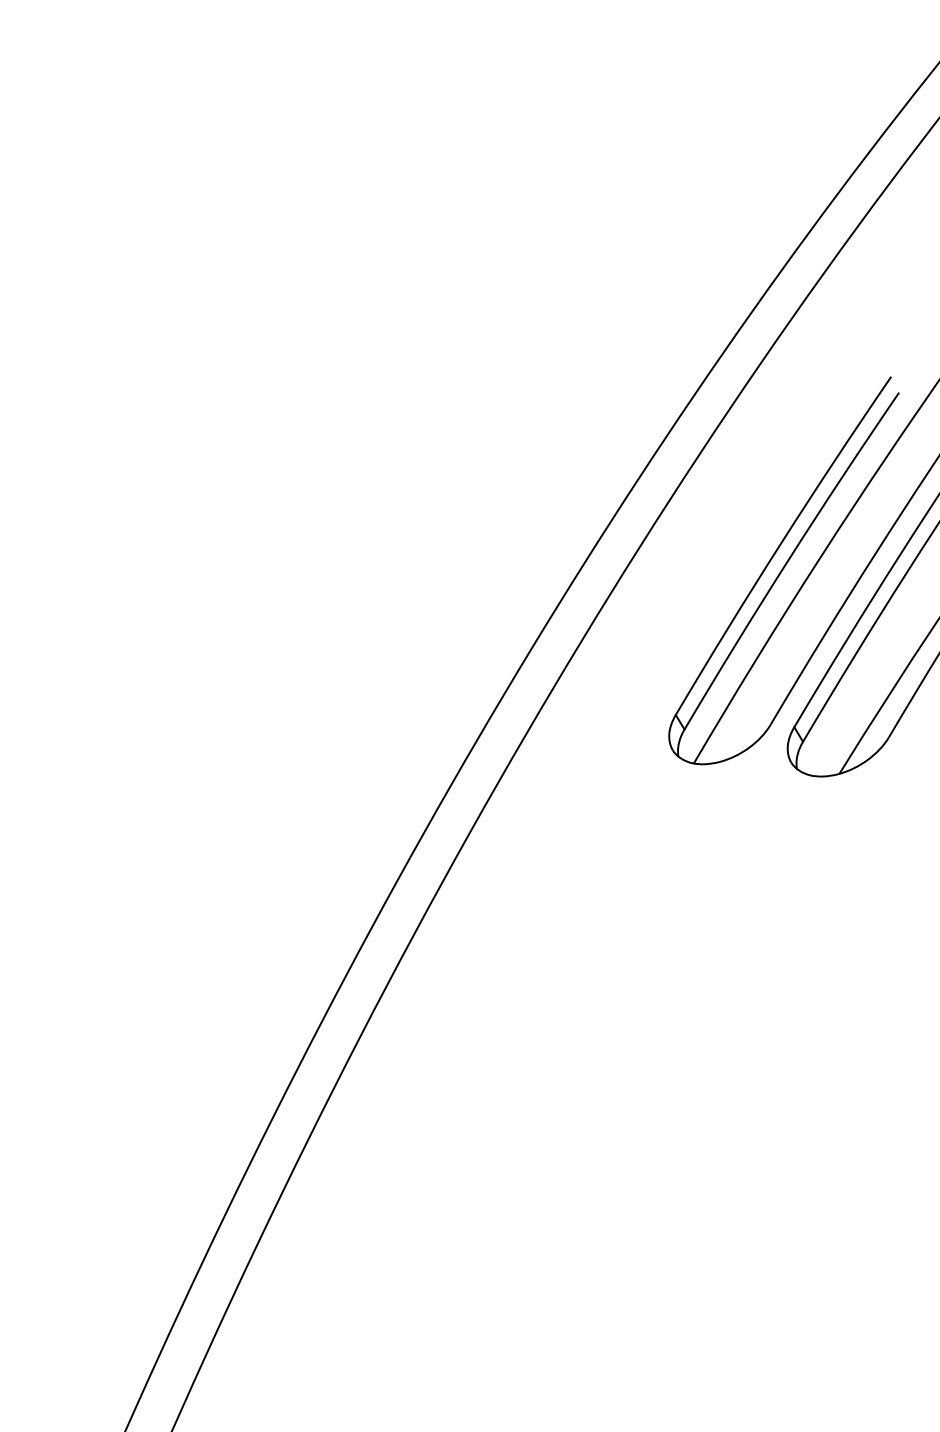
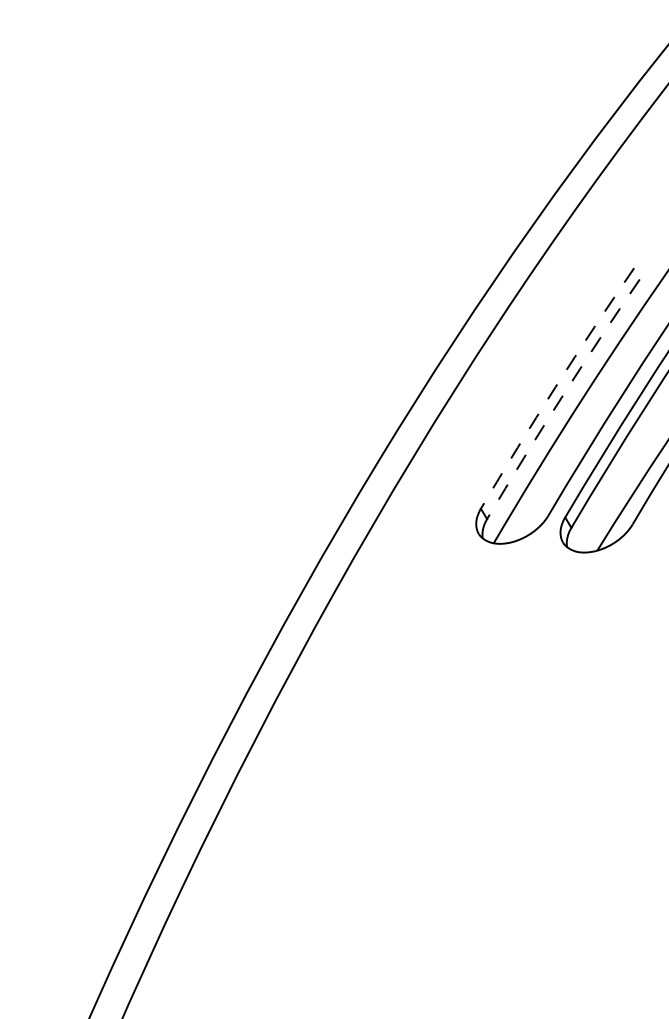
arc: (780, 544) -> (555, 387), solid -> dashed
arc: (789, 559) -> (561, 398), solid -> dashed

